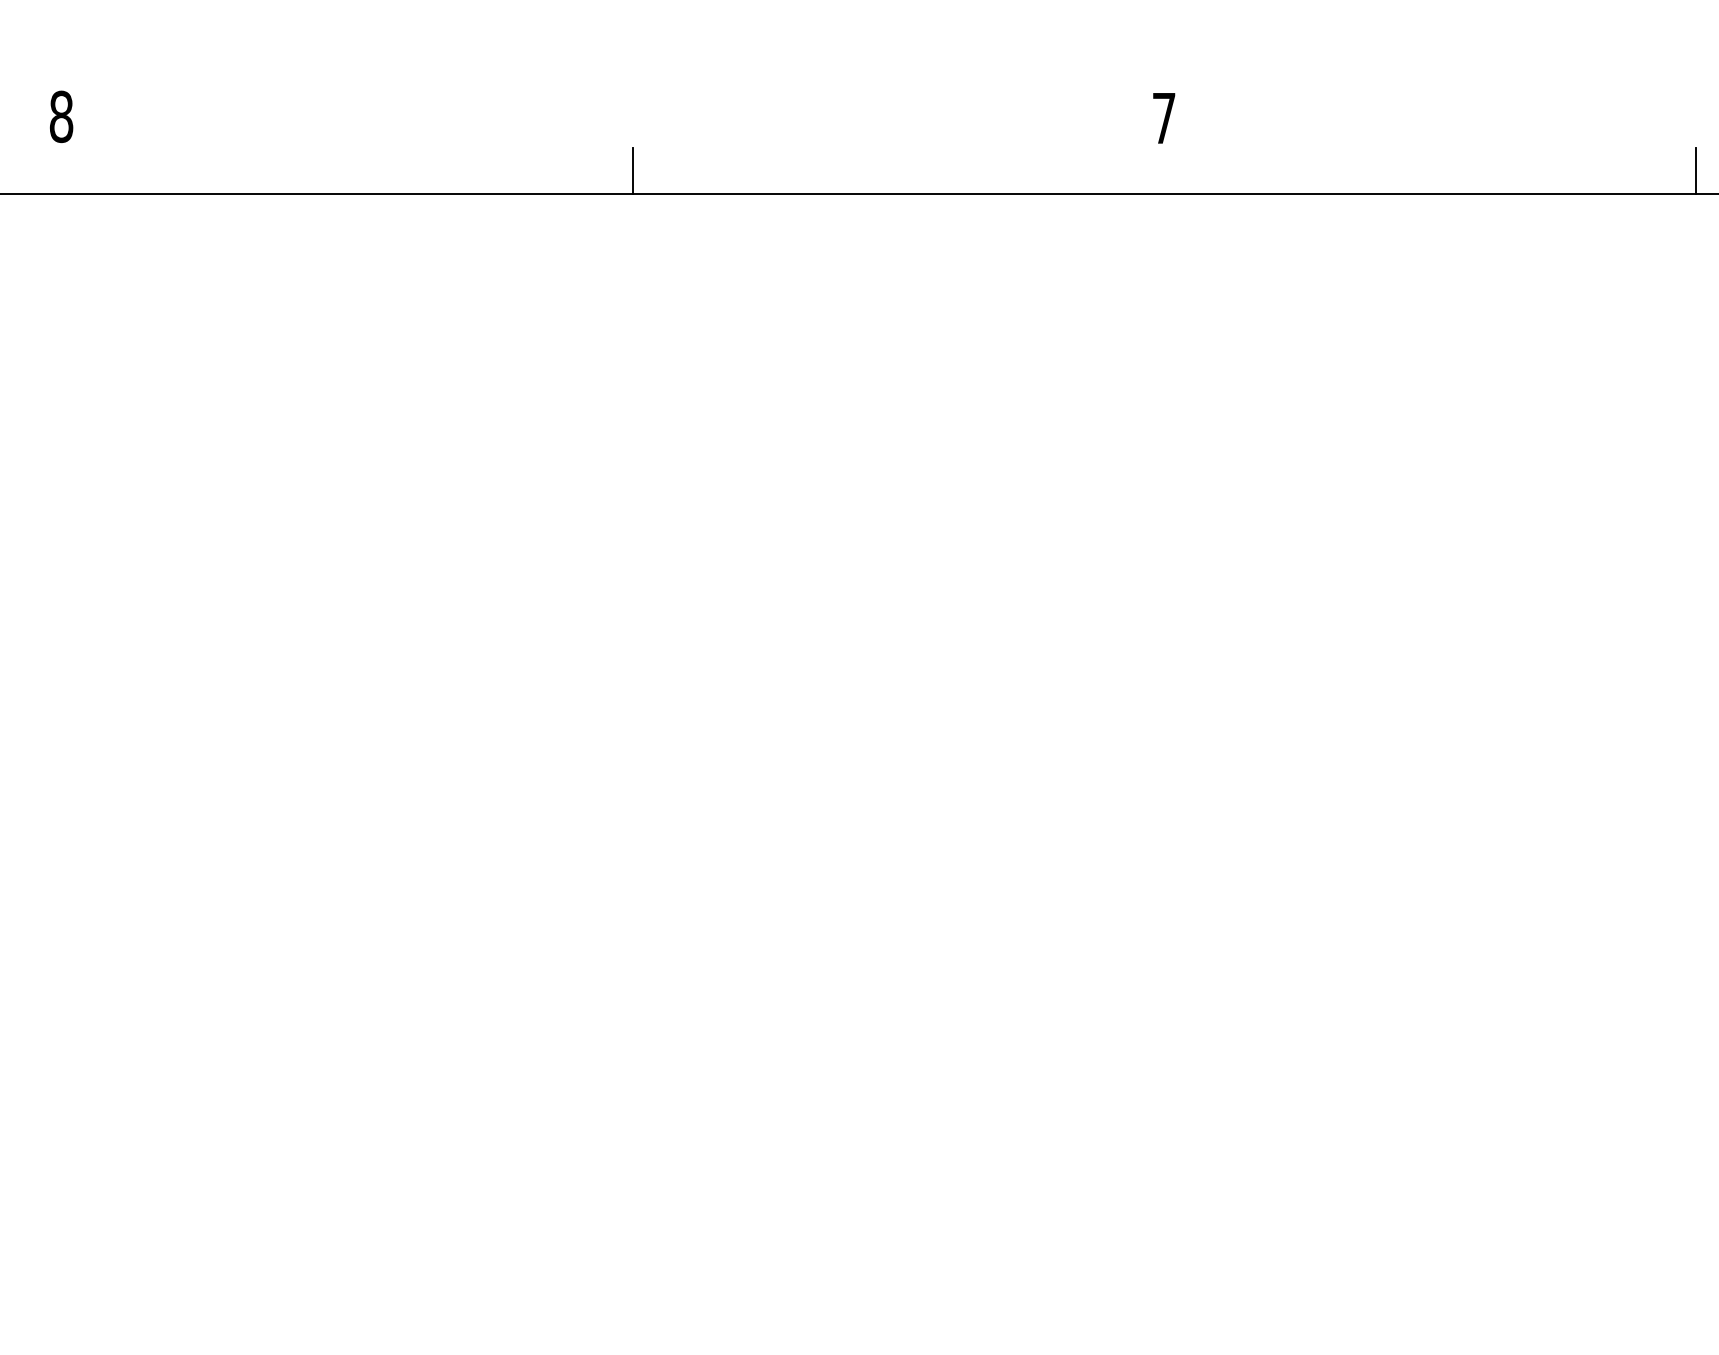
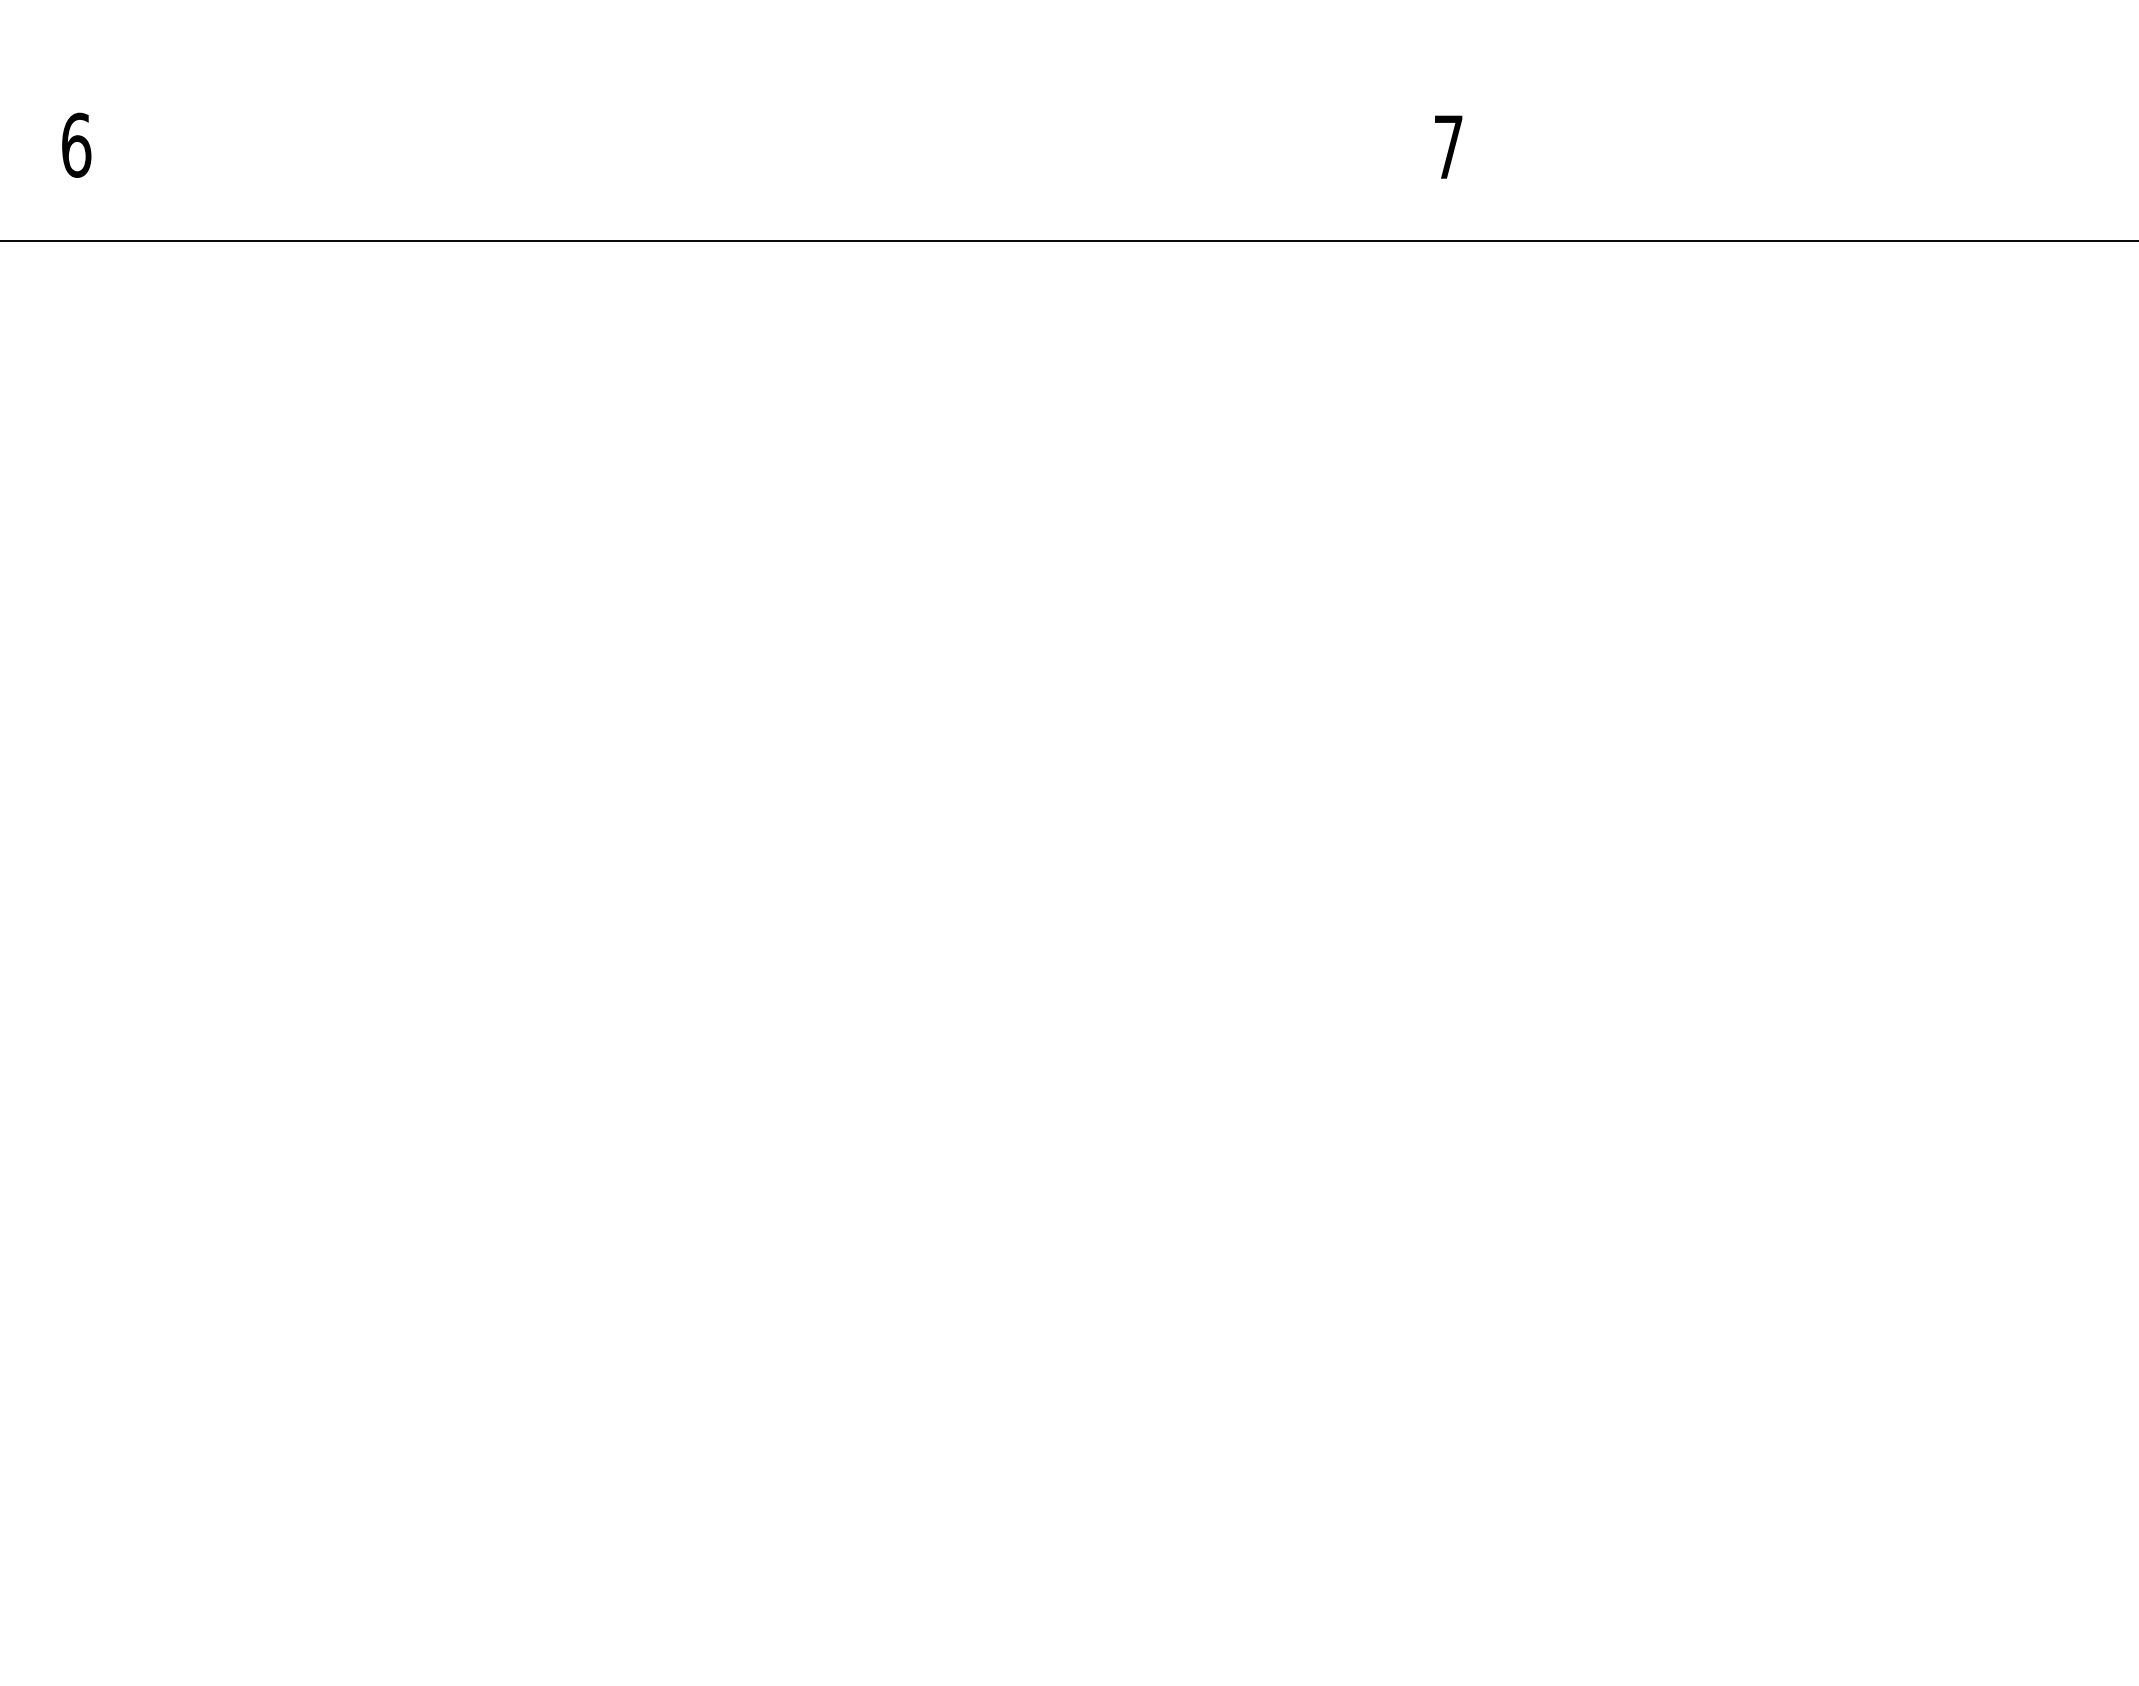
text: (61, 116) -> (76, 144), 8 -> 6
line: (632, 170) -> (787, 212), removed
line: (1696, 170) -> (2110, 212), removed

